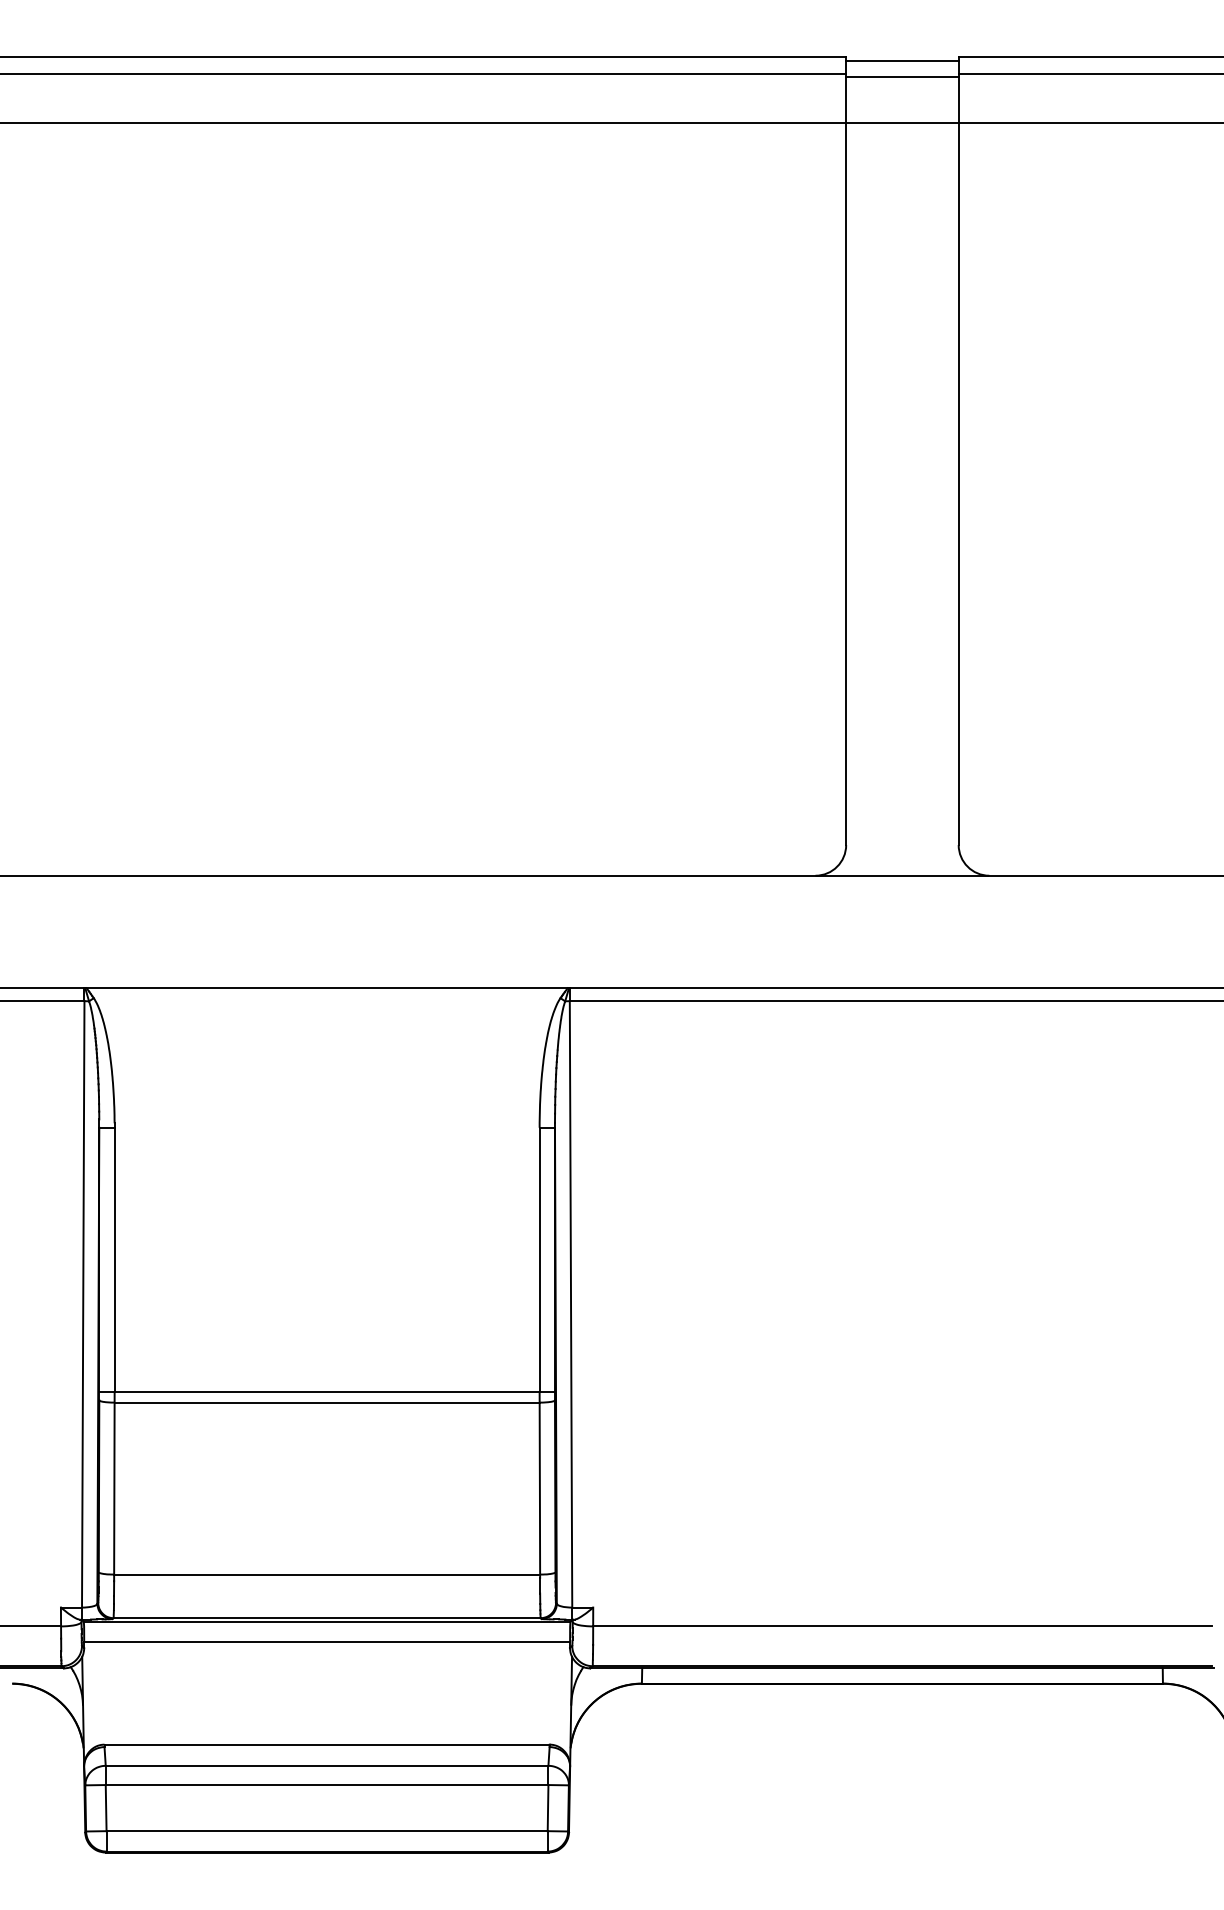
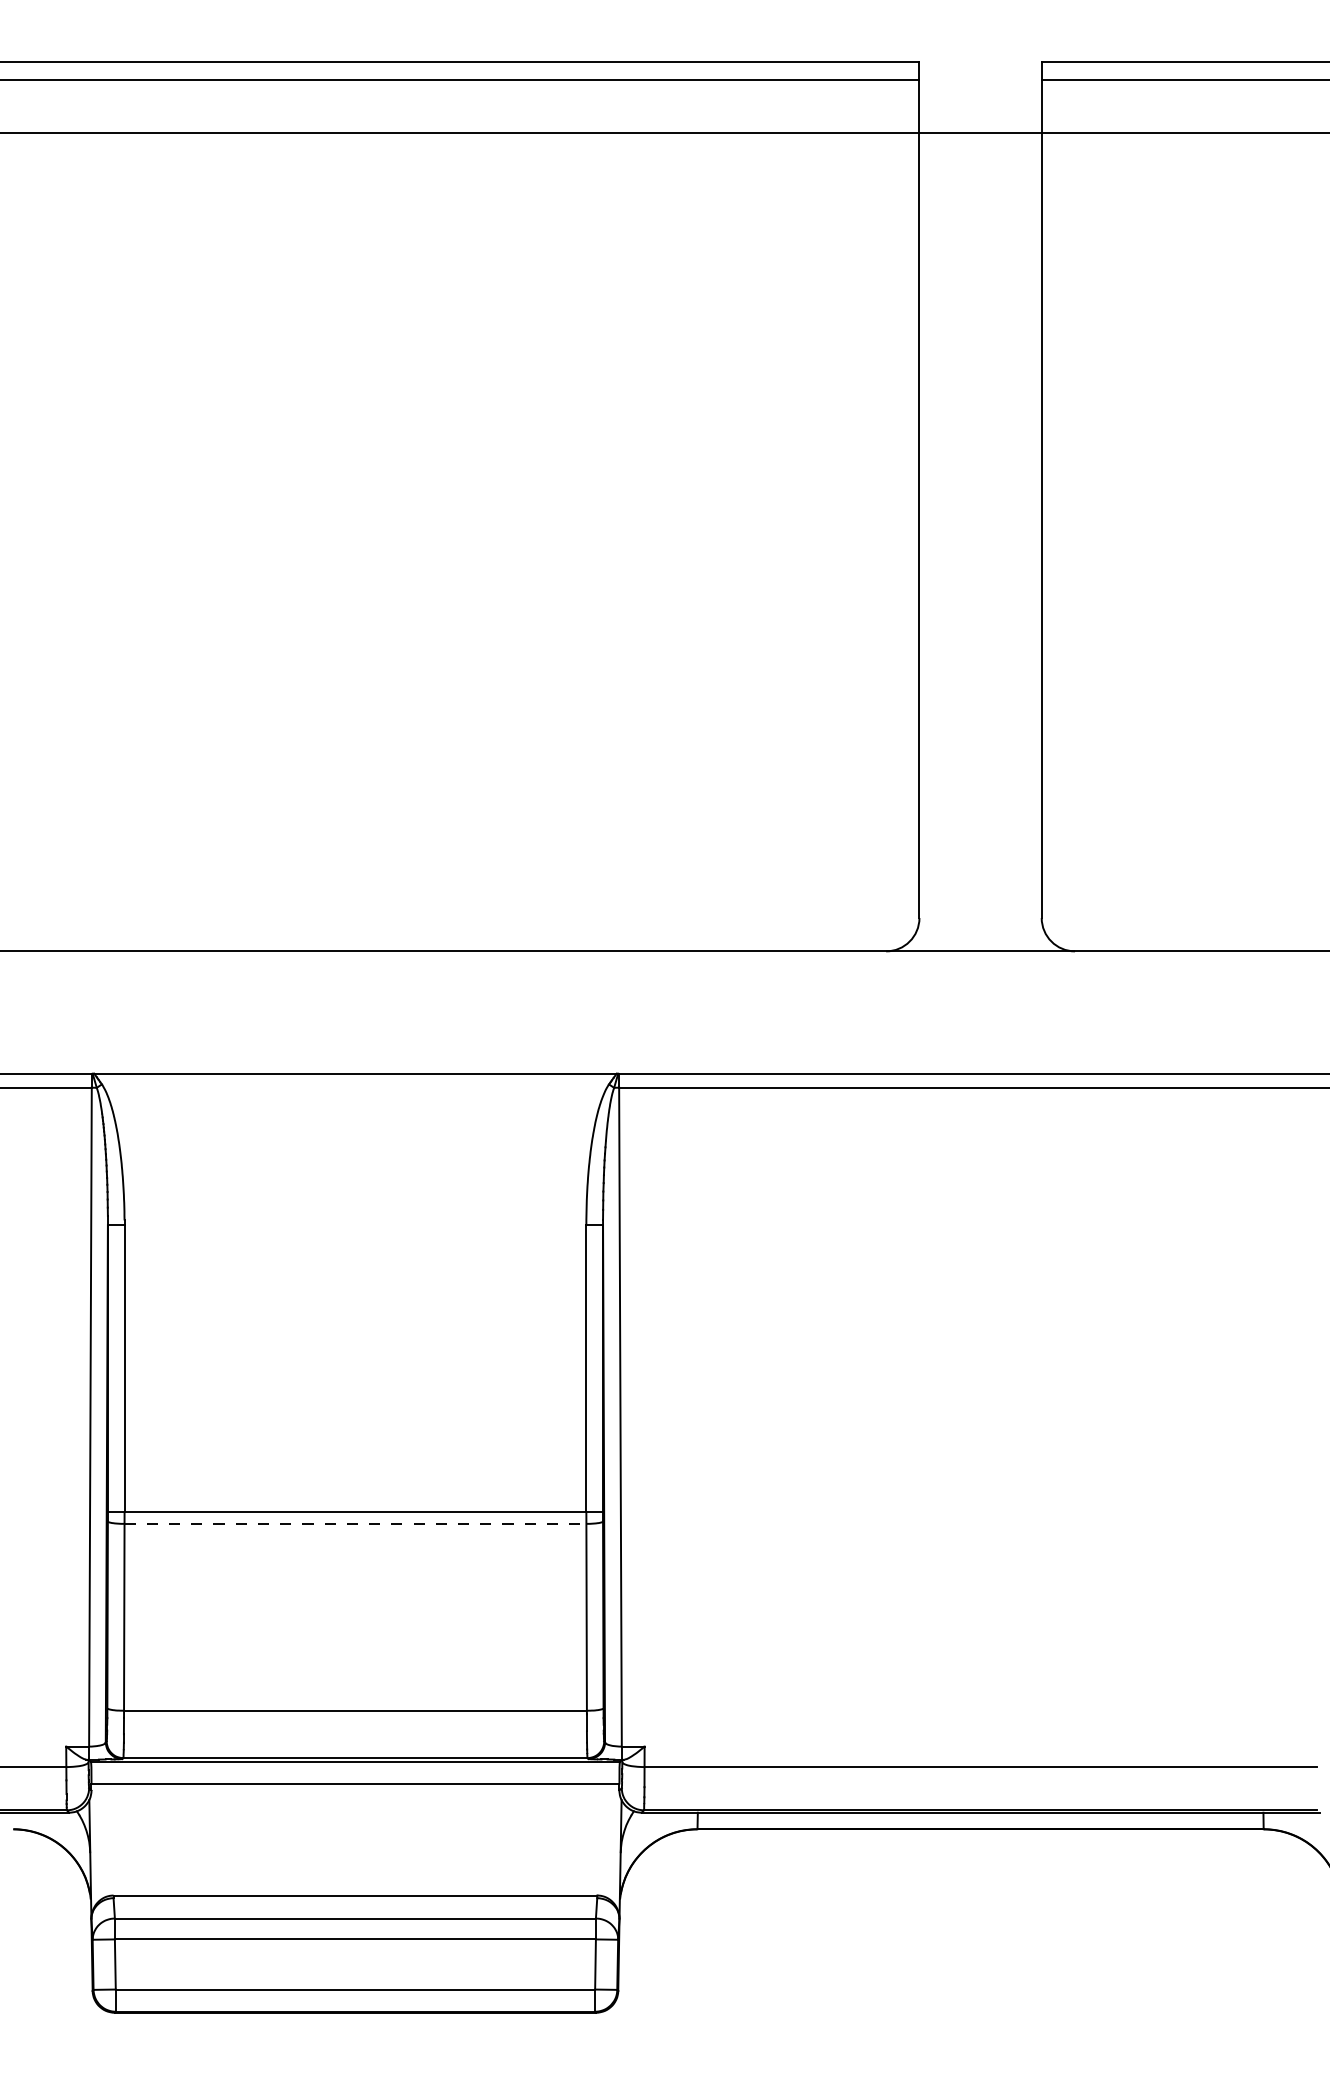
line: (902, 60) -> (980, 65), removed
line: (902, 77) -> (980, 83), removed
line: (327, 1402) -> (355, 1523), solid -> dashed

